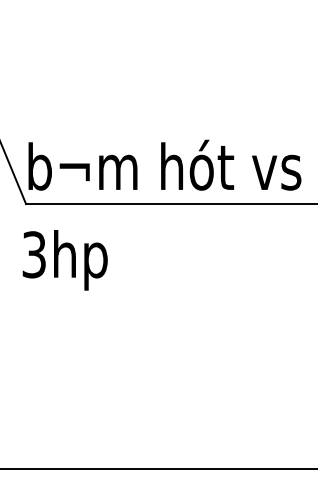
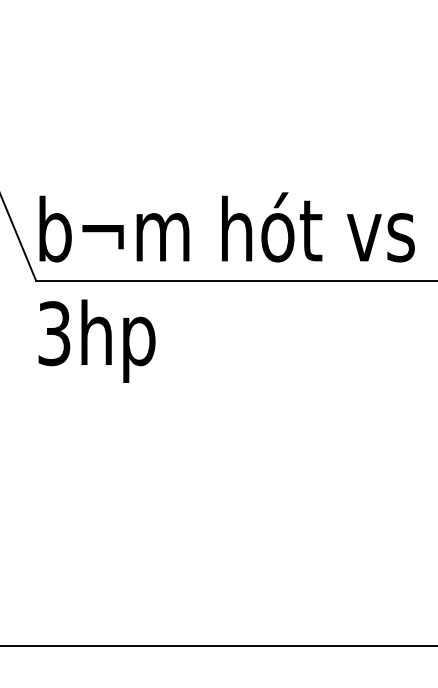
text: (64, 259) -> (96, 340), moved

